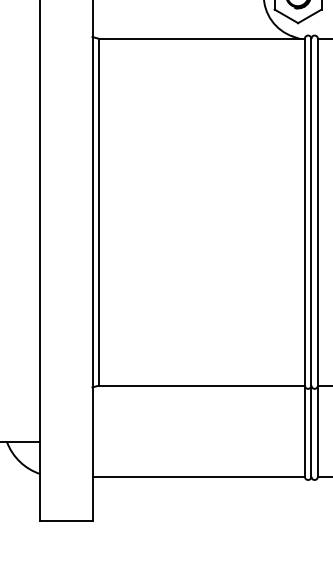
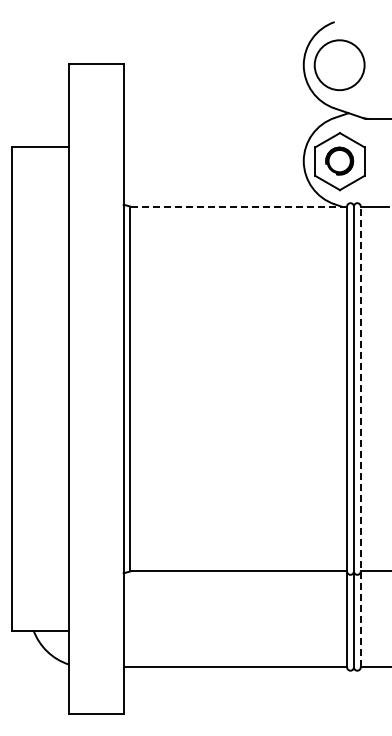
line: (201, 38) -> (238, 206), solid -> dashed
line: (317, 257) -> (360, 436), solid -> dashed

